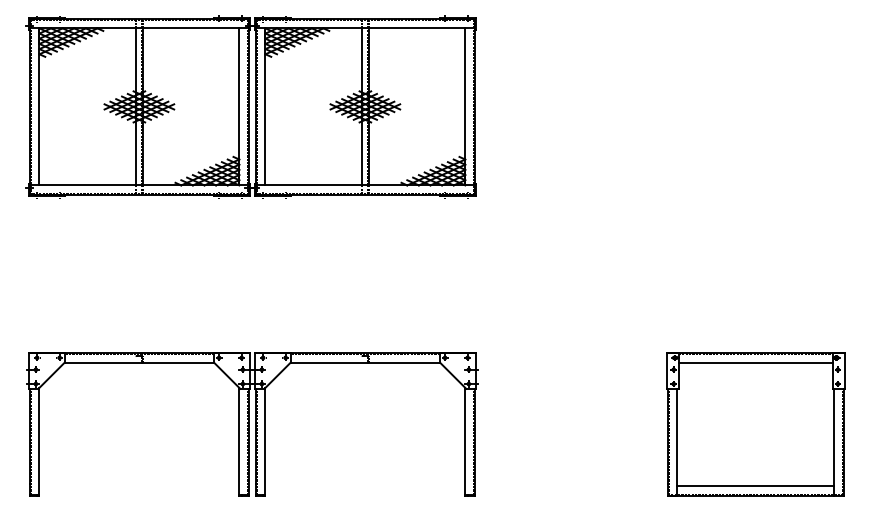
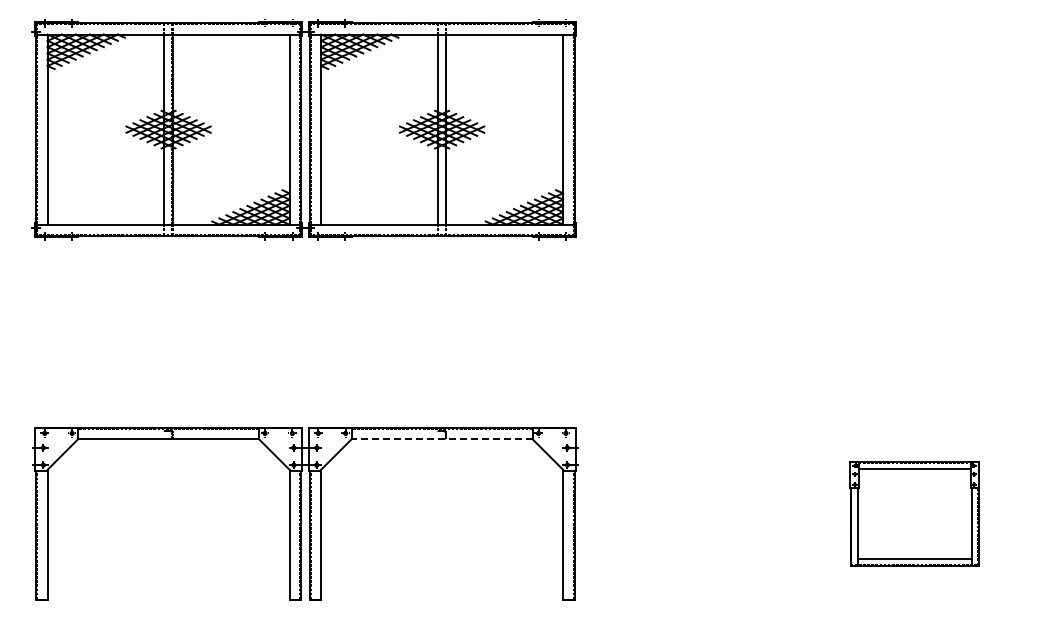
line: (364, 362) -> (441, 439), solid -> dashed
part: (755, 424) -> (914, 513), size x0.6

